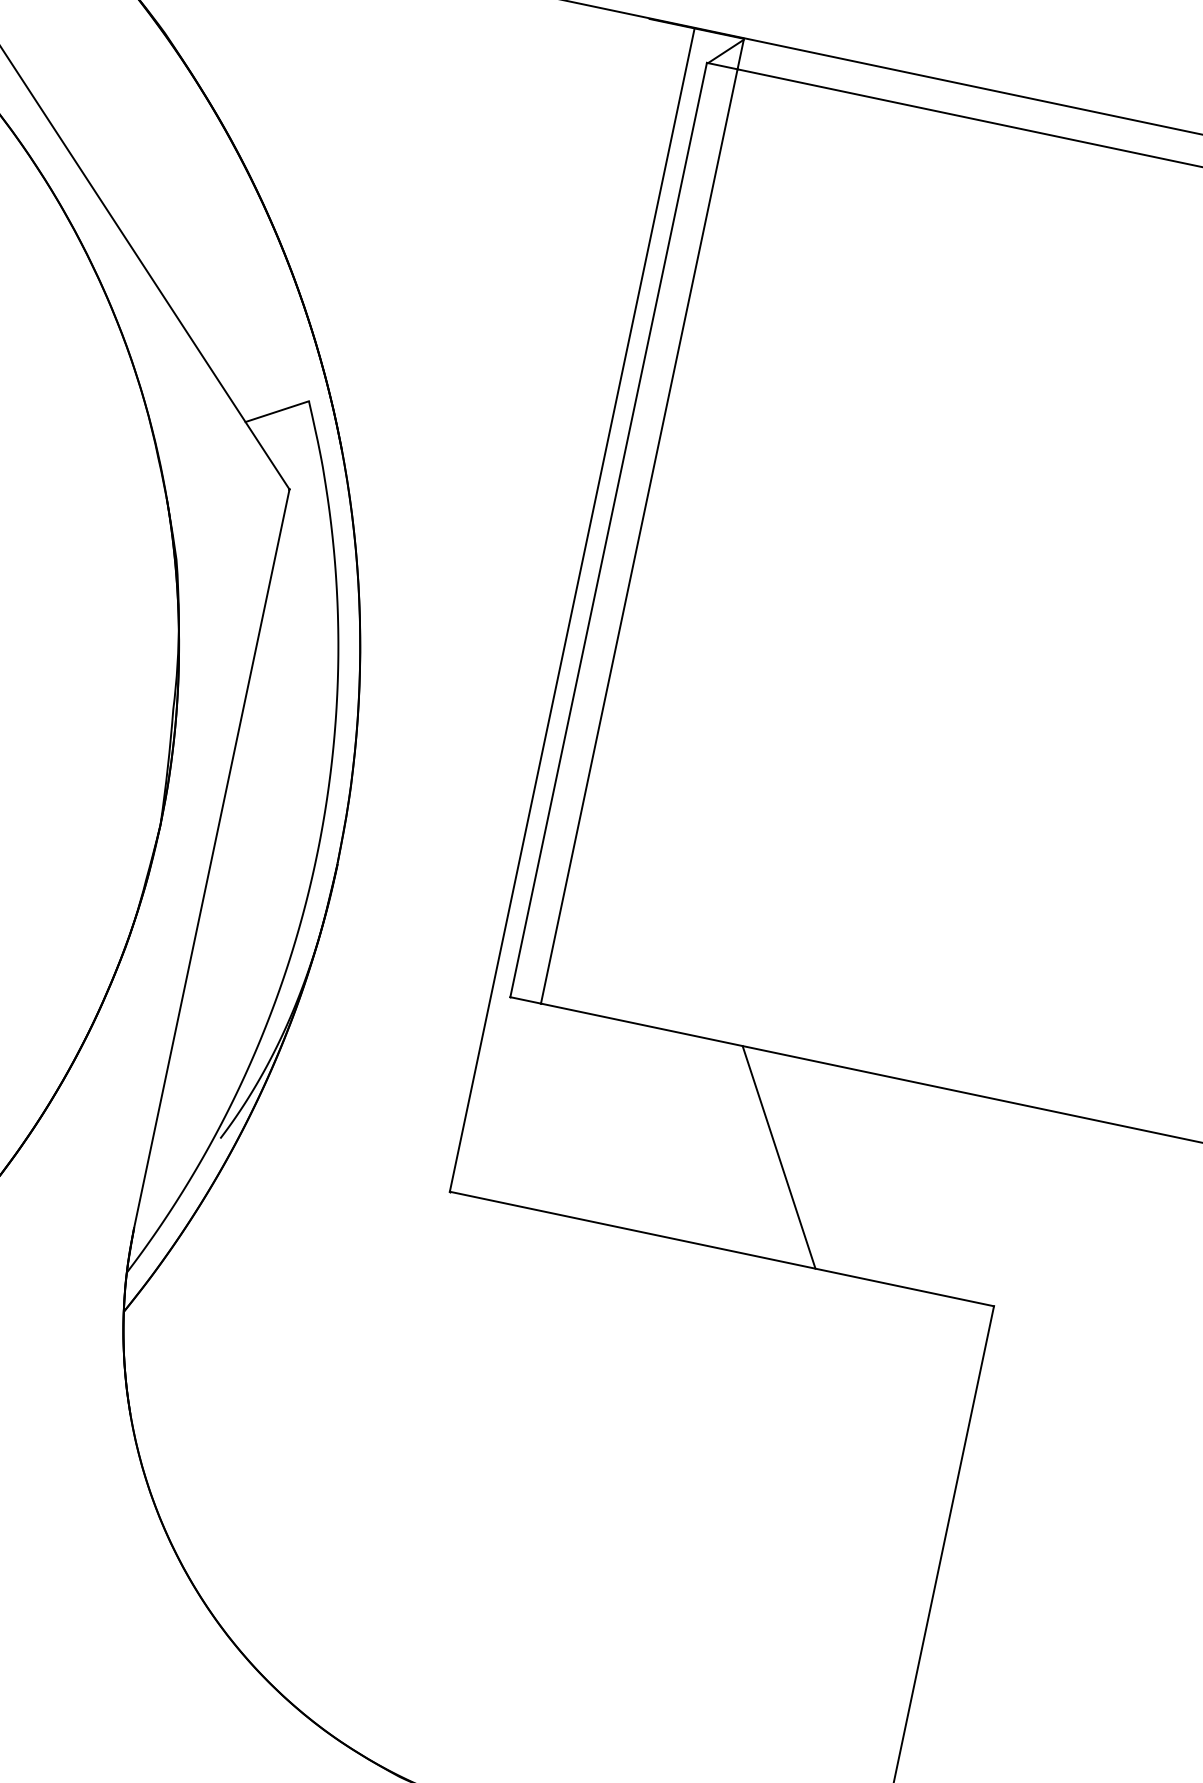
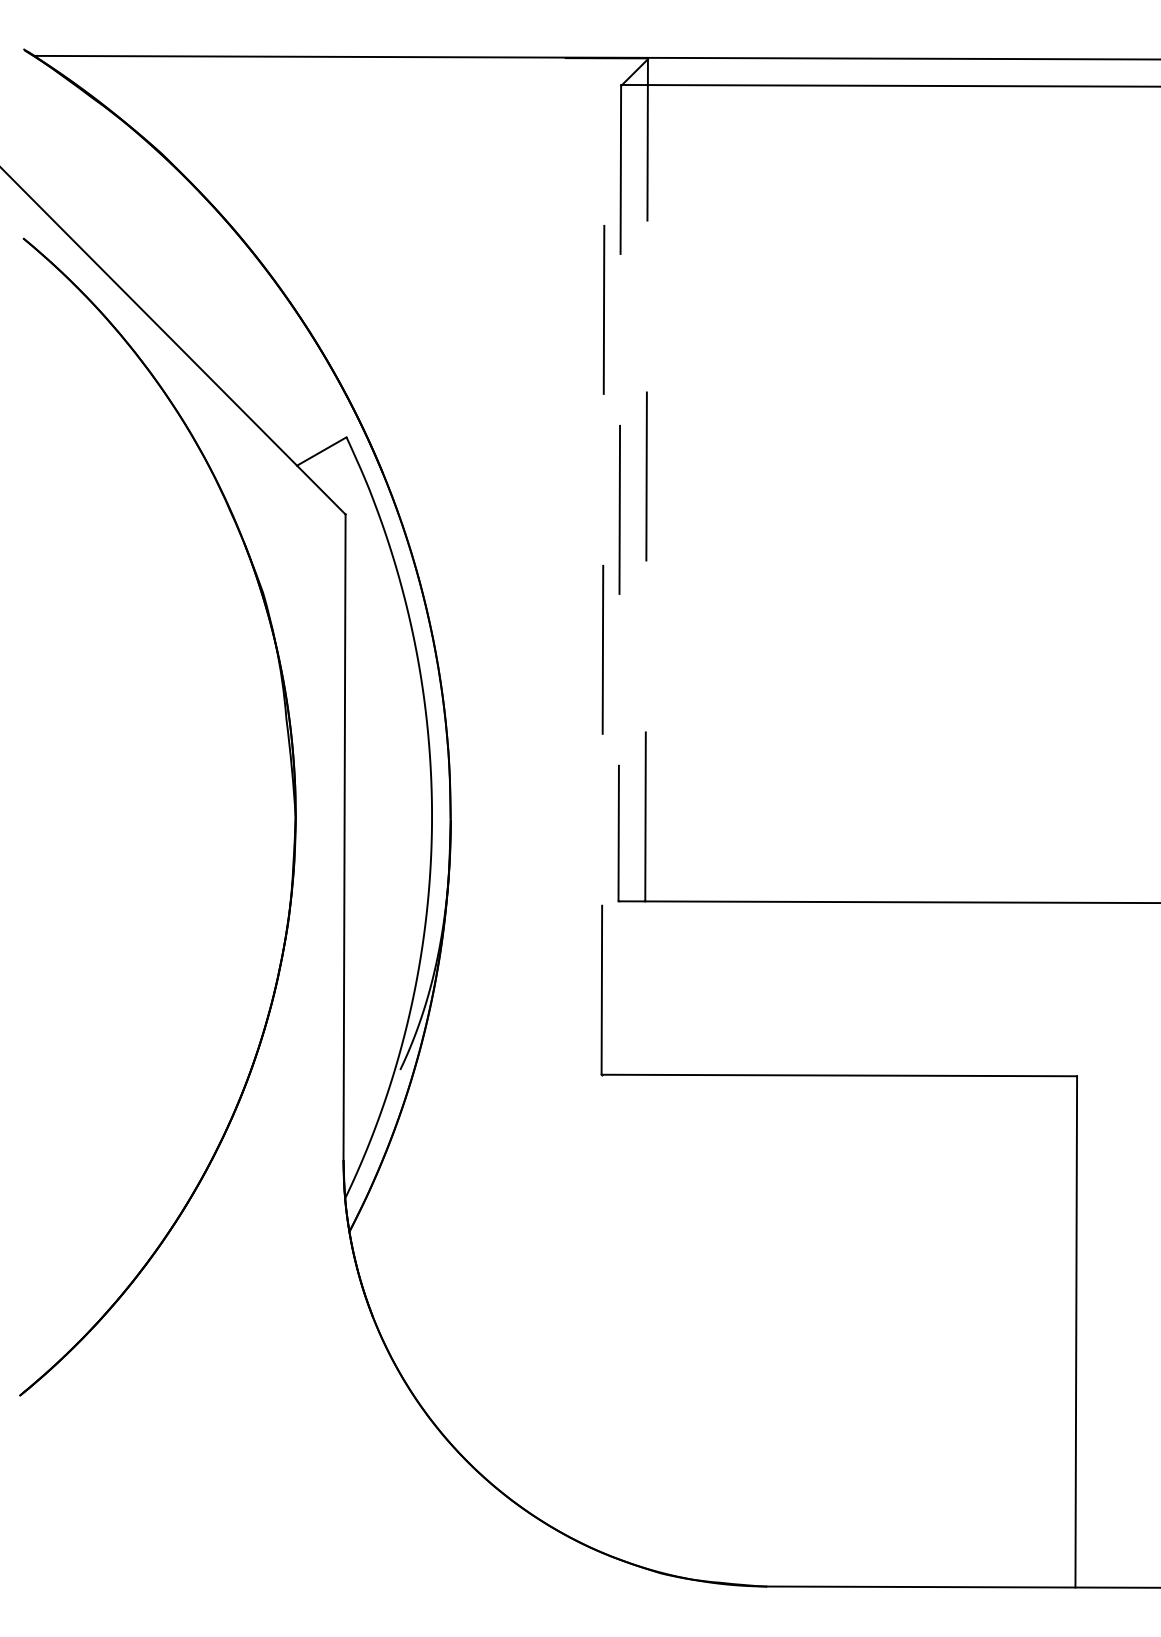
line: (608, 530) -> (619, 493), solid -> dashed
line: (639, 535) -> (646, 492), solid -> dashed
line: (572, 610) -> (603, 566), solid -> dashed
line: (779, 1156) -> (871, 988), removed

